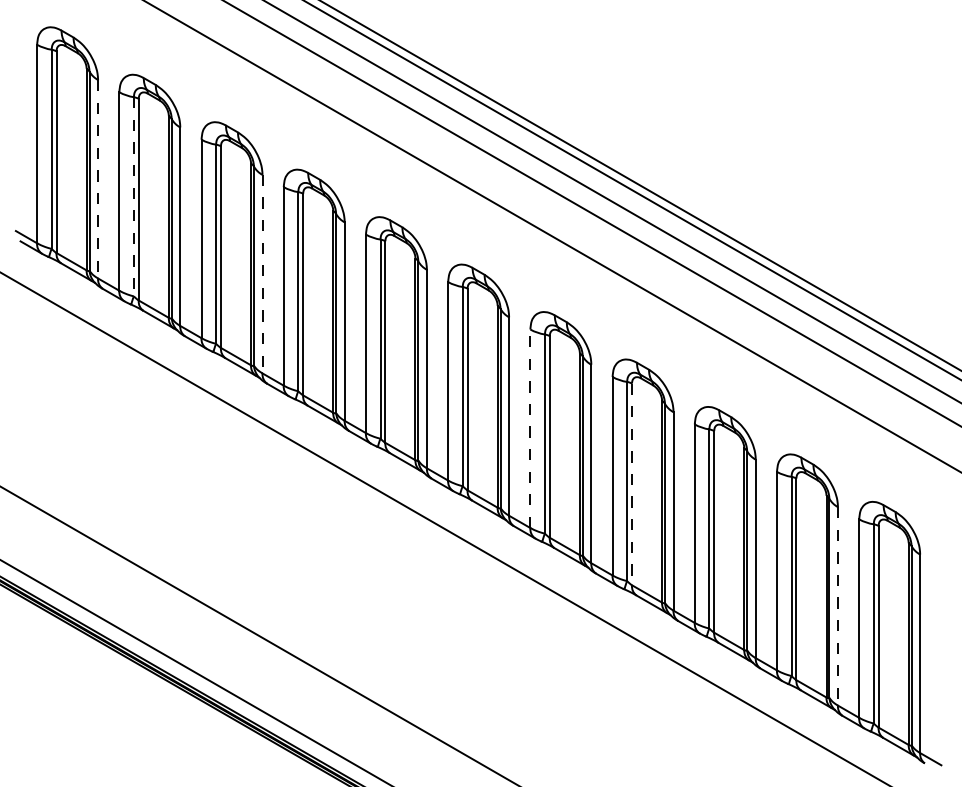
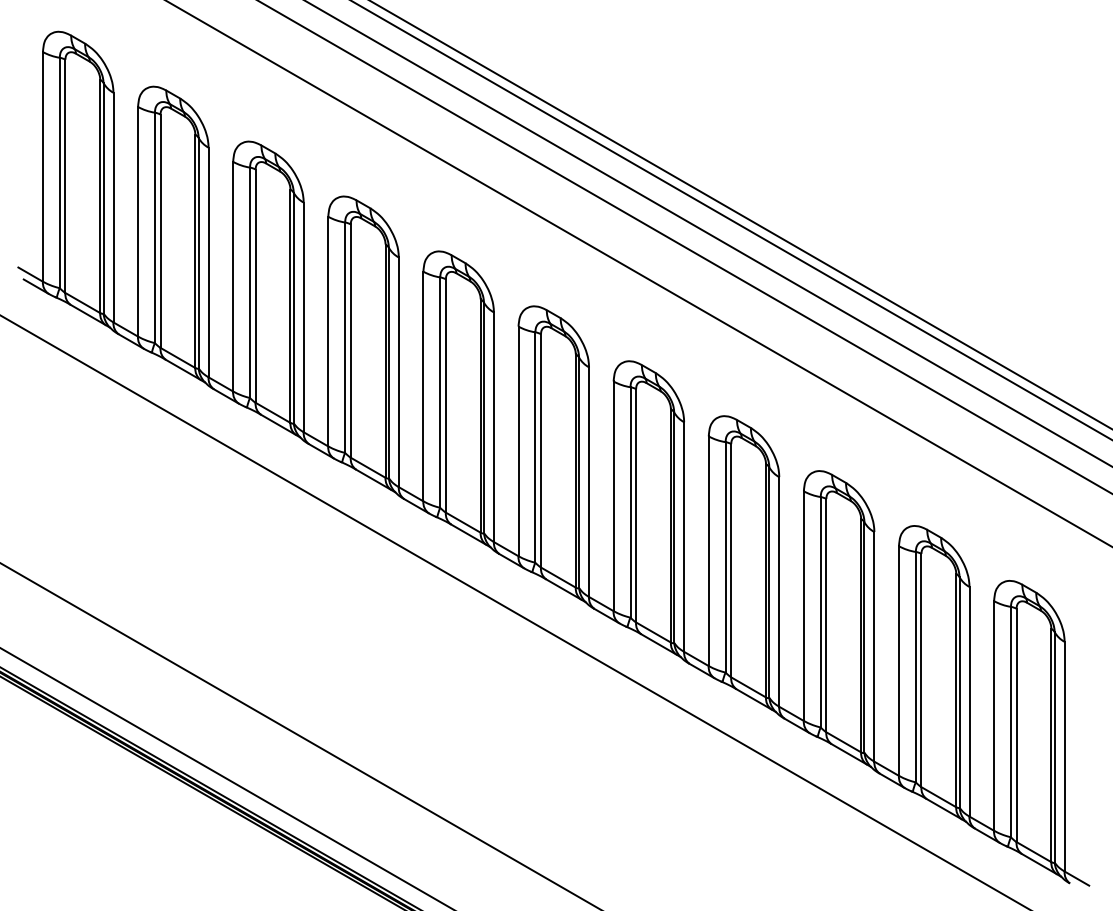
line: (98, 179) -> (113, 207), dashed -> solid
line: (133, 196) -> (154, 227), dashed -> solid
line: (262, 274) -> (303, 317), dashed -> solid
line: (530, 428) -> (613, 495), dashed -> solid
line: (632, 484) -> (731, 560), dashed -> solid
line: (837, 606) -> (968, 701), dashed -> solid

